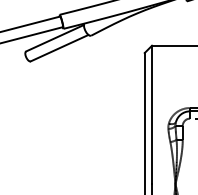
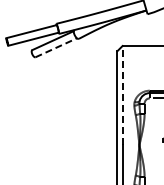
line: (59, 47) -> (56, 47), solid -> dashed
line: (151, 114) -> (122, 95), solid -> dashed

